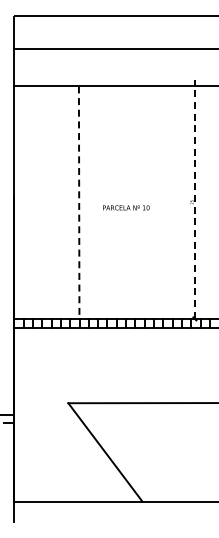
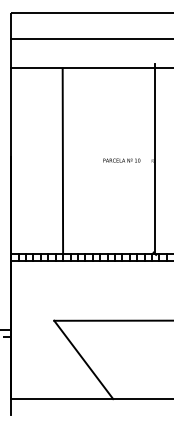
line: (194, 198) -> (154, 157), dashed -> solid
line: (79, 203) -> (63, 161), dashed -> solid
text: (126, 207) -> (122, 160), moved

